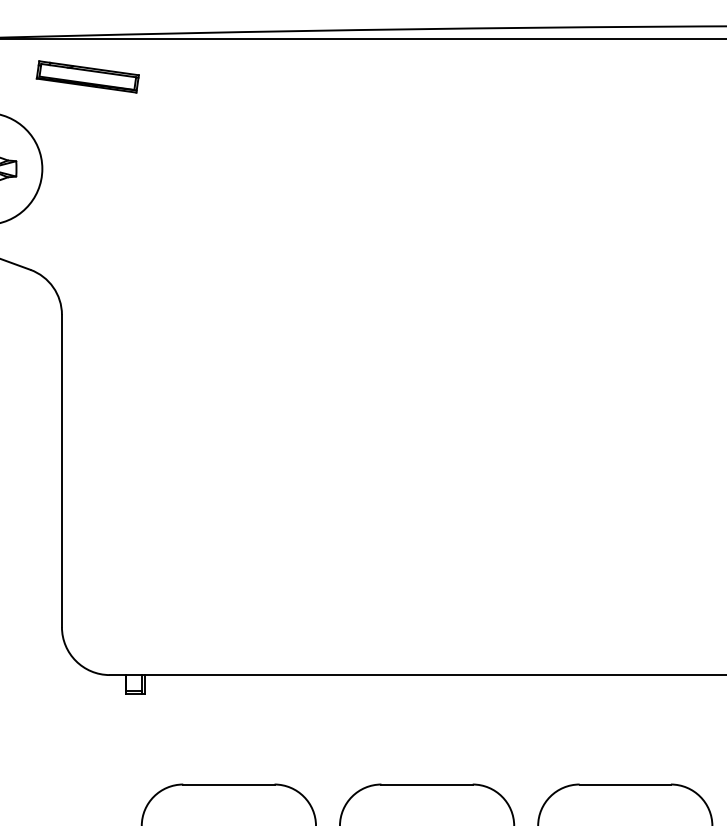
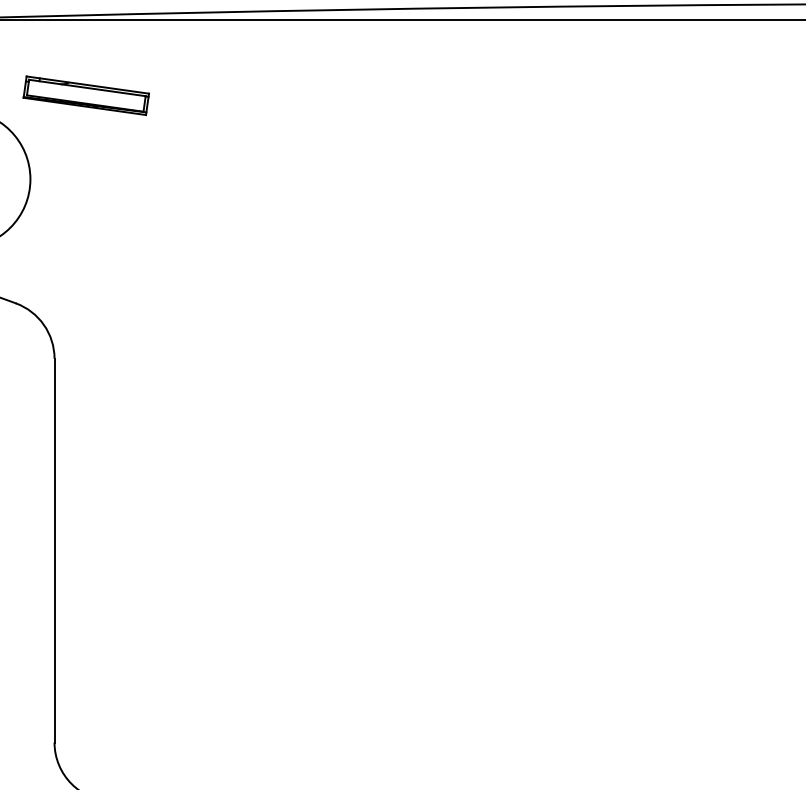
part: (87, 76) -> (85, 95), moved

